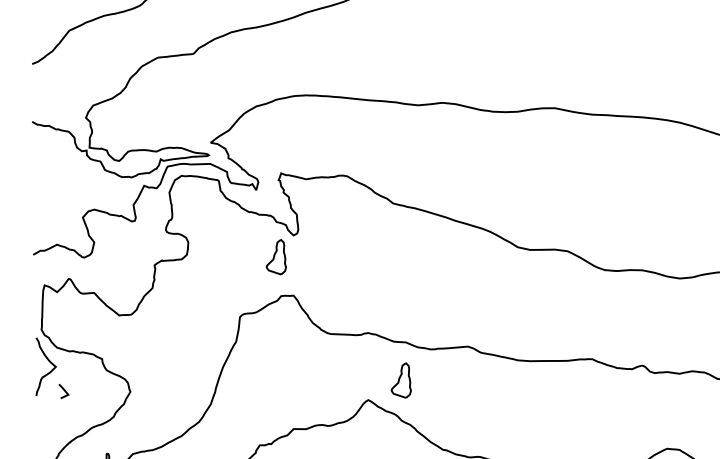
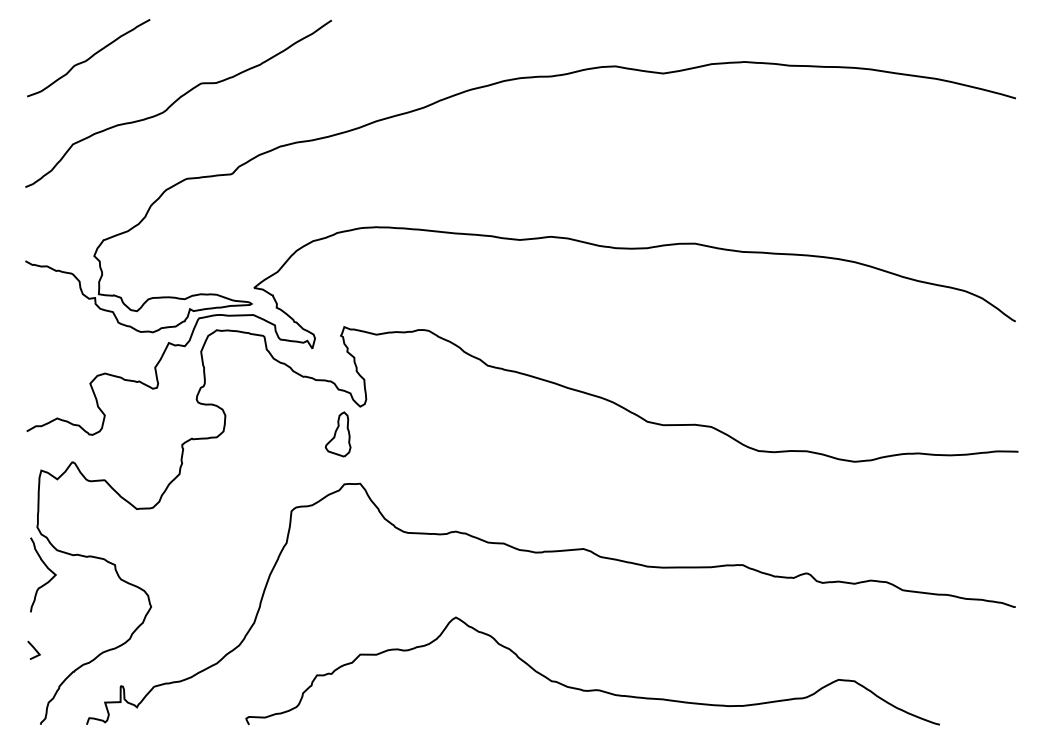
part: (400, 380) -> (497, 592), removed
line: (63, 389) -> (33, 648), moved

